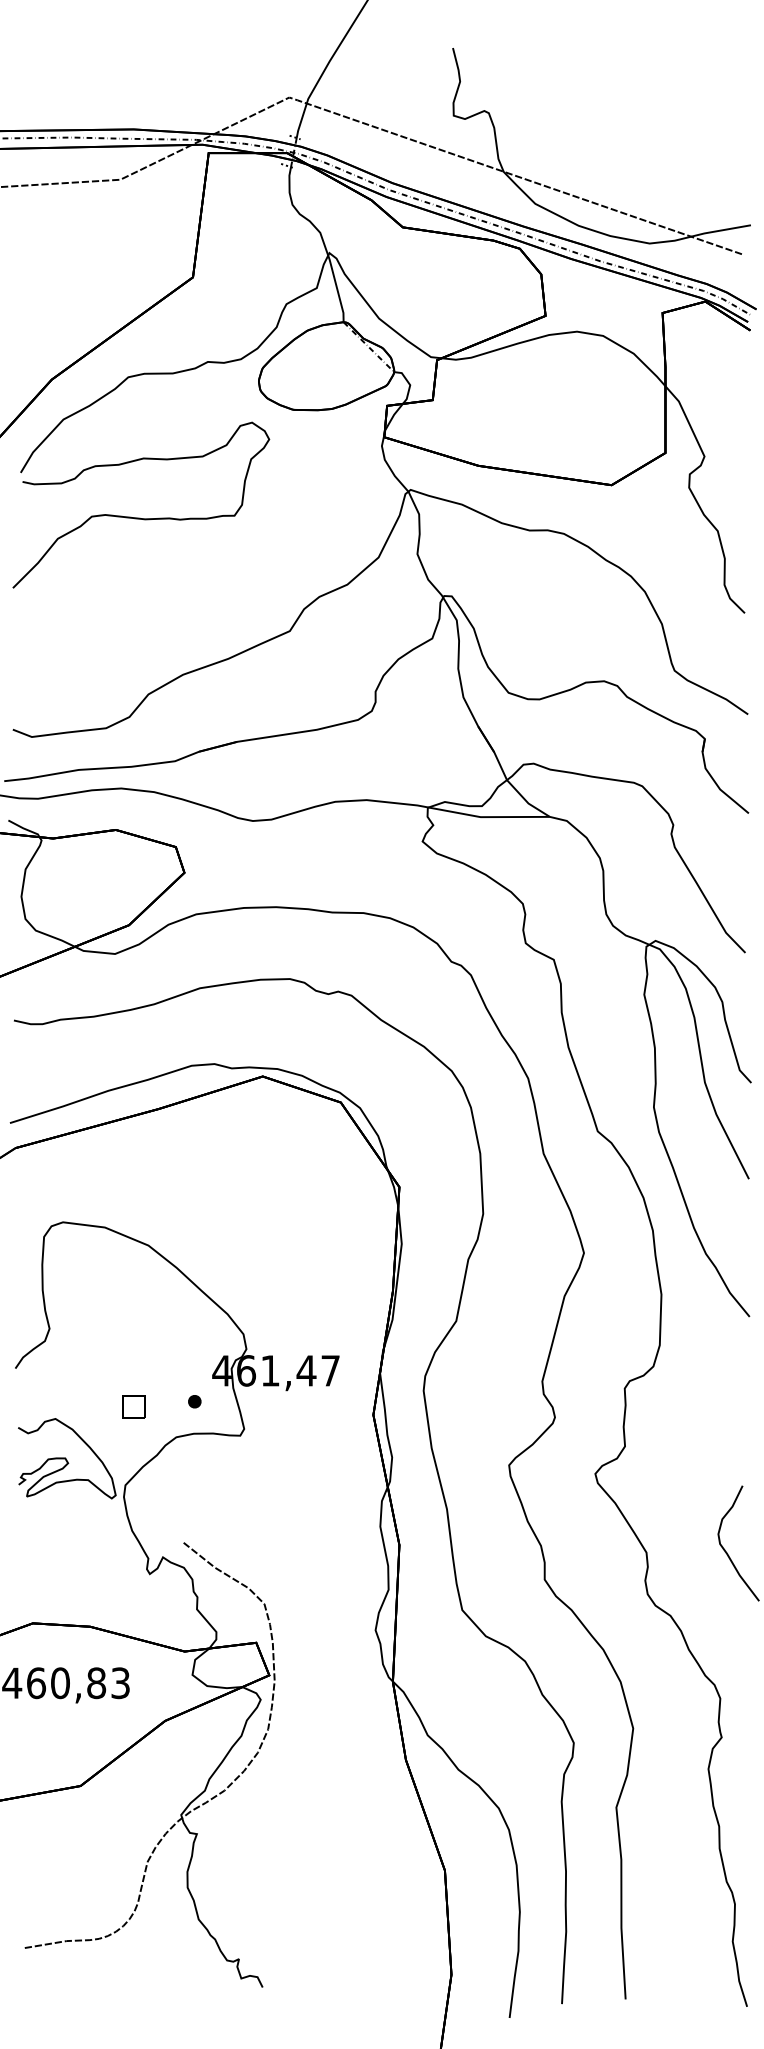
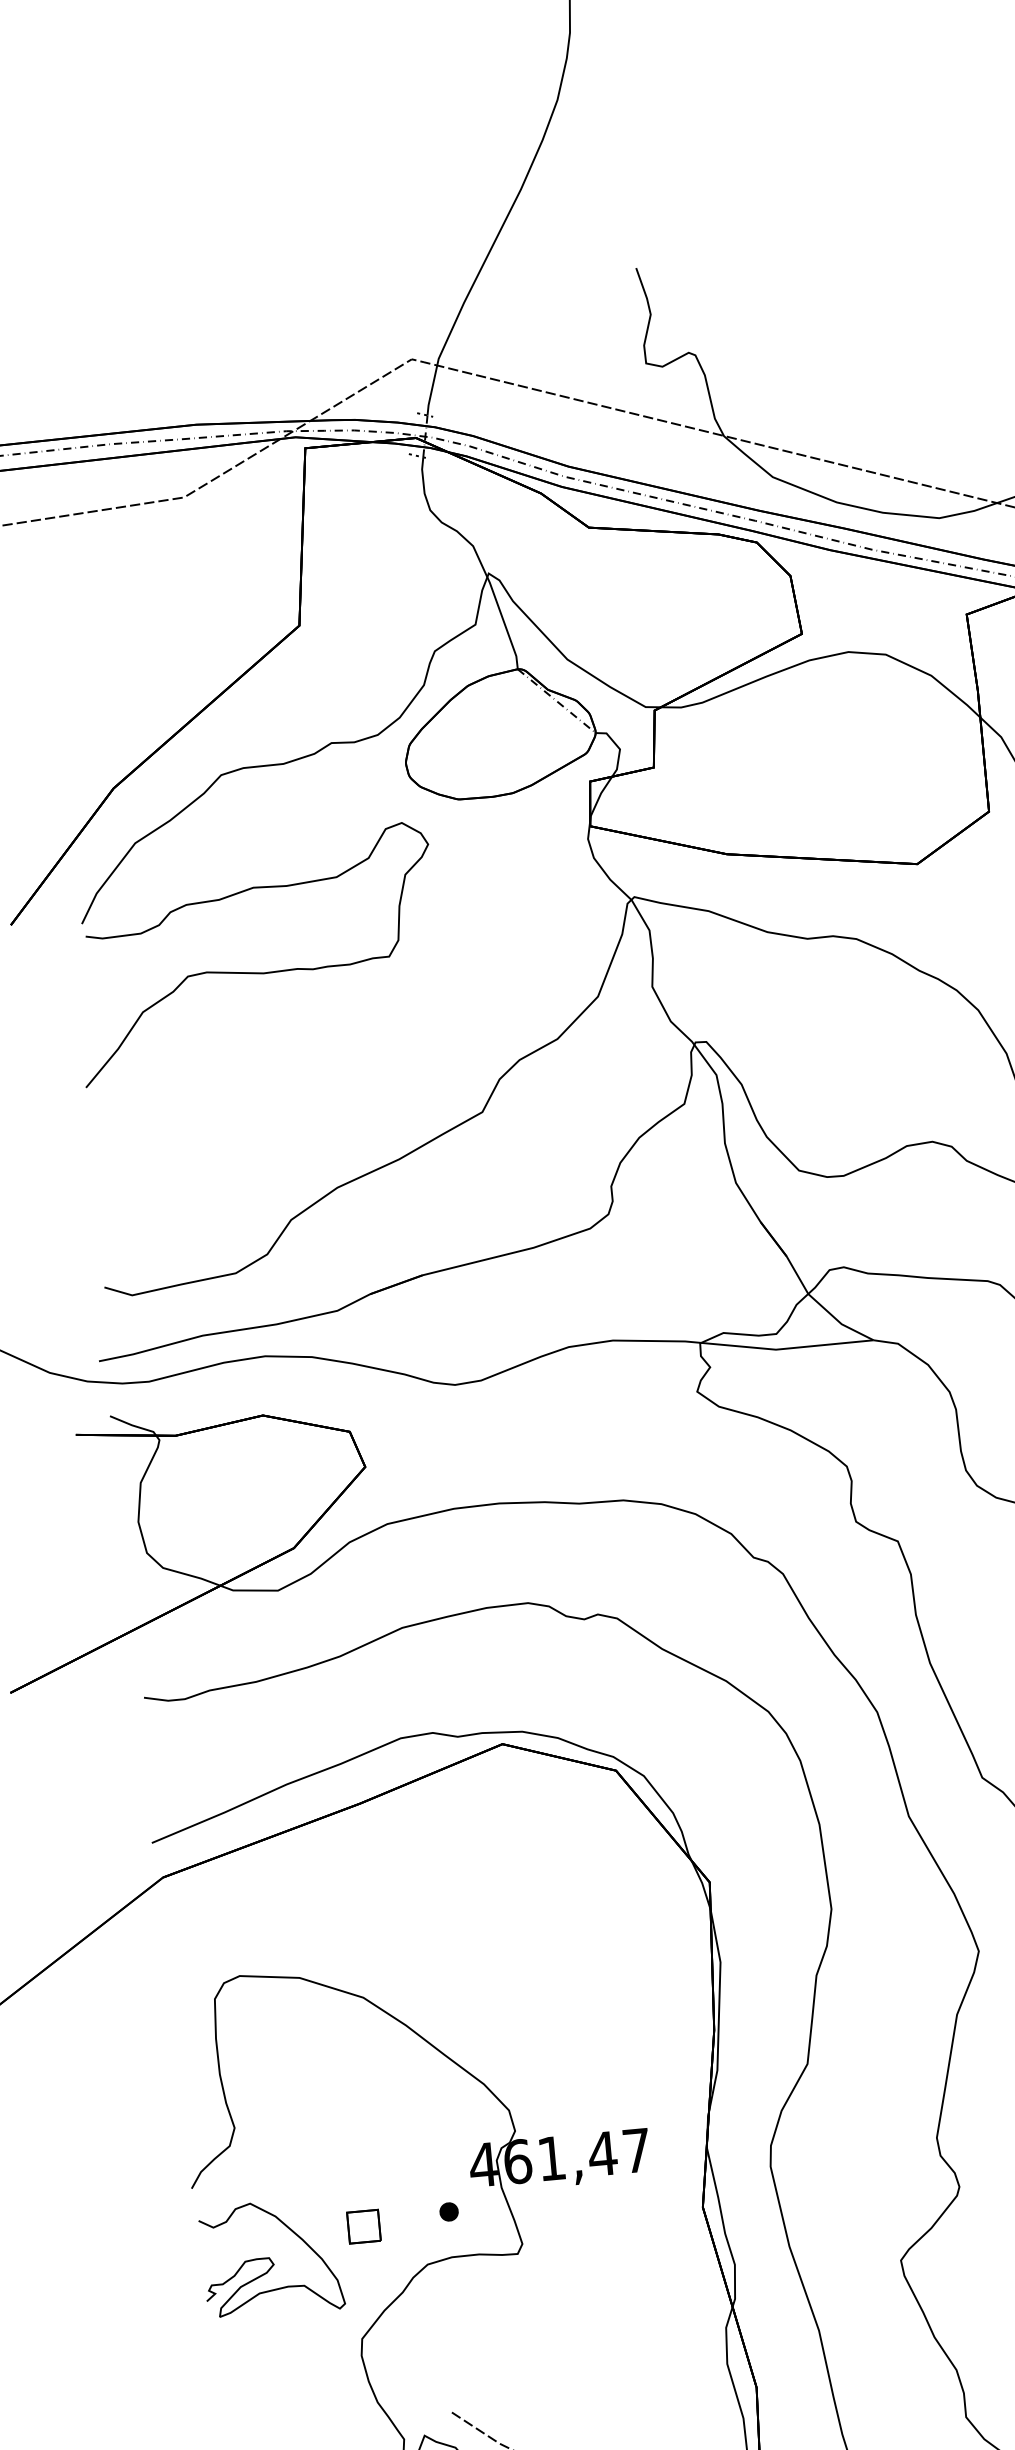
curve: (66, 1458) -> (270, 2258), moved

